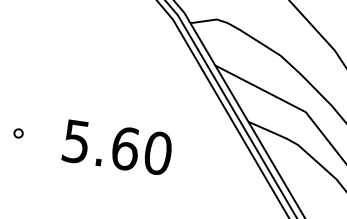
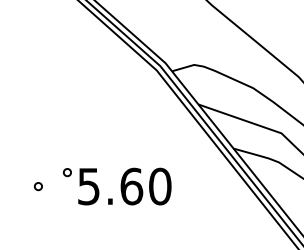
part: (53, 121) -> (66, 172), added

